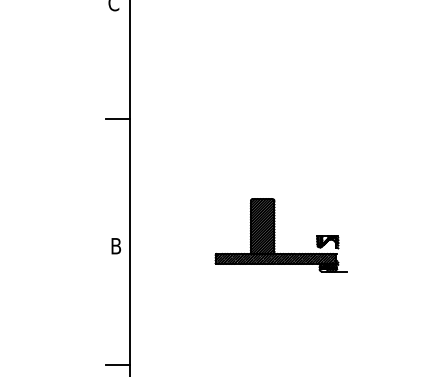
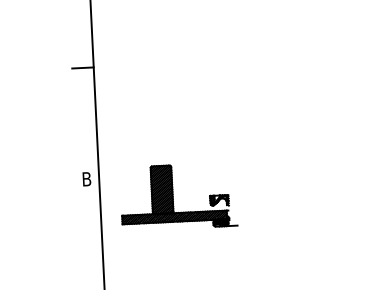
part: (280, 235) -> (177, 196), moved
line: (117, 365) -> (93, 283), removed

